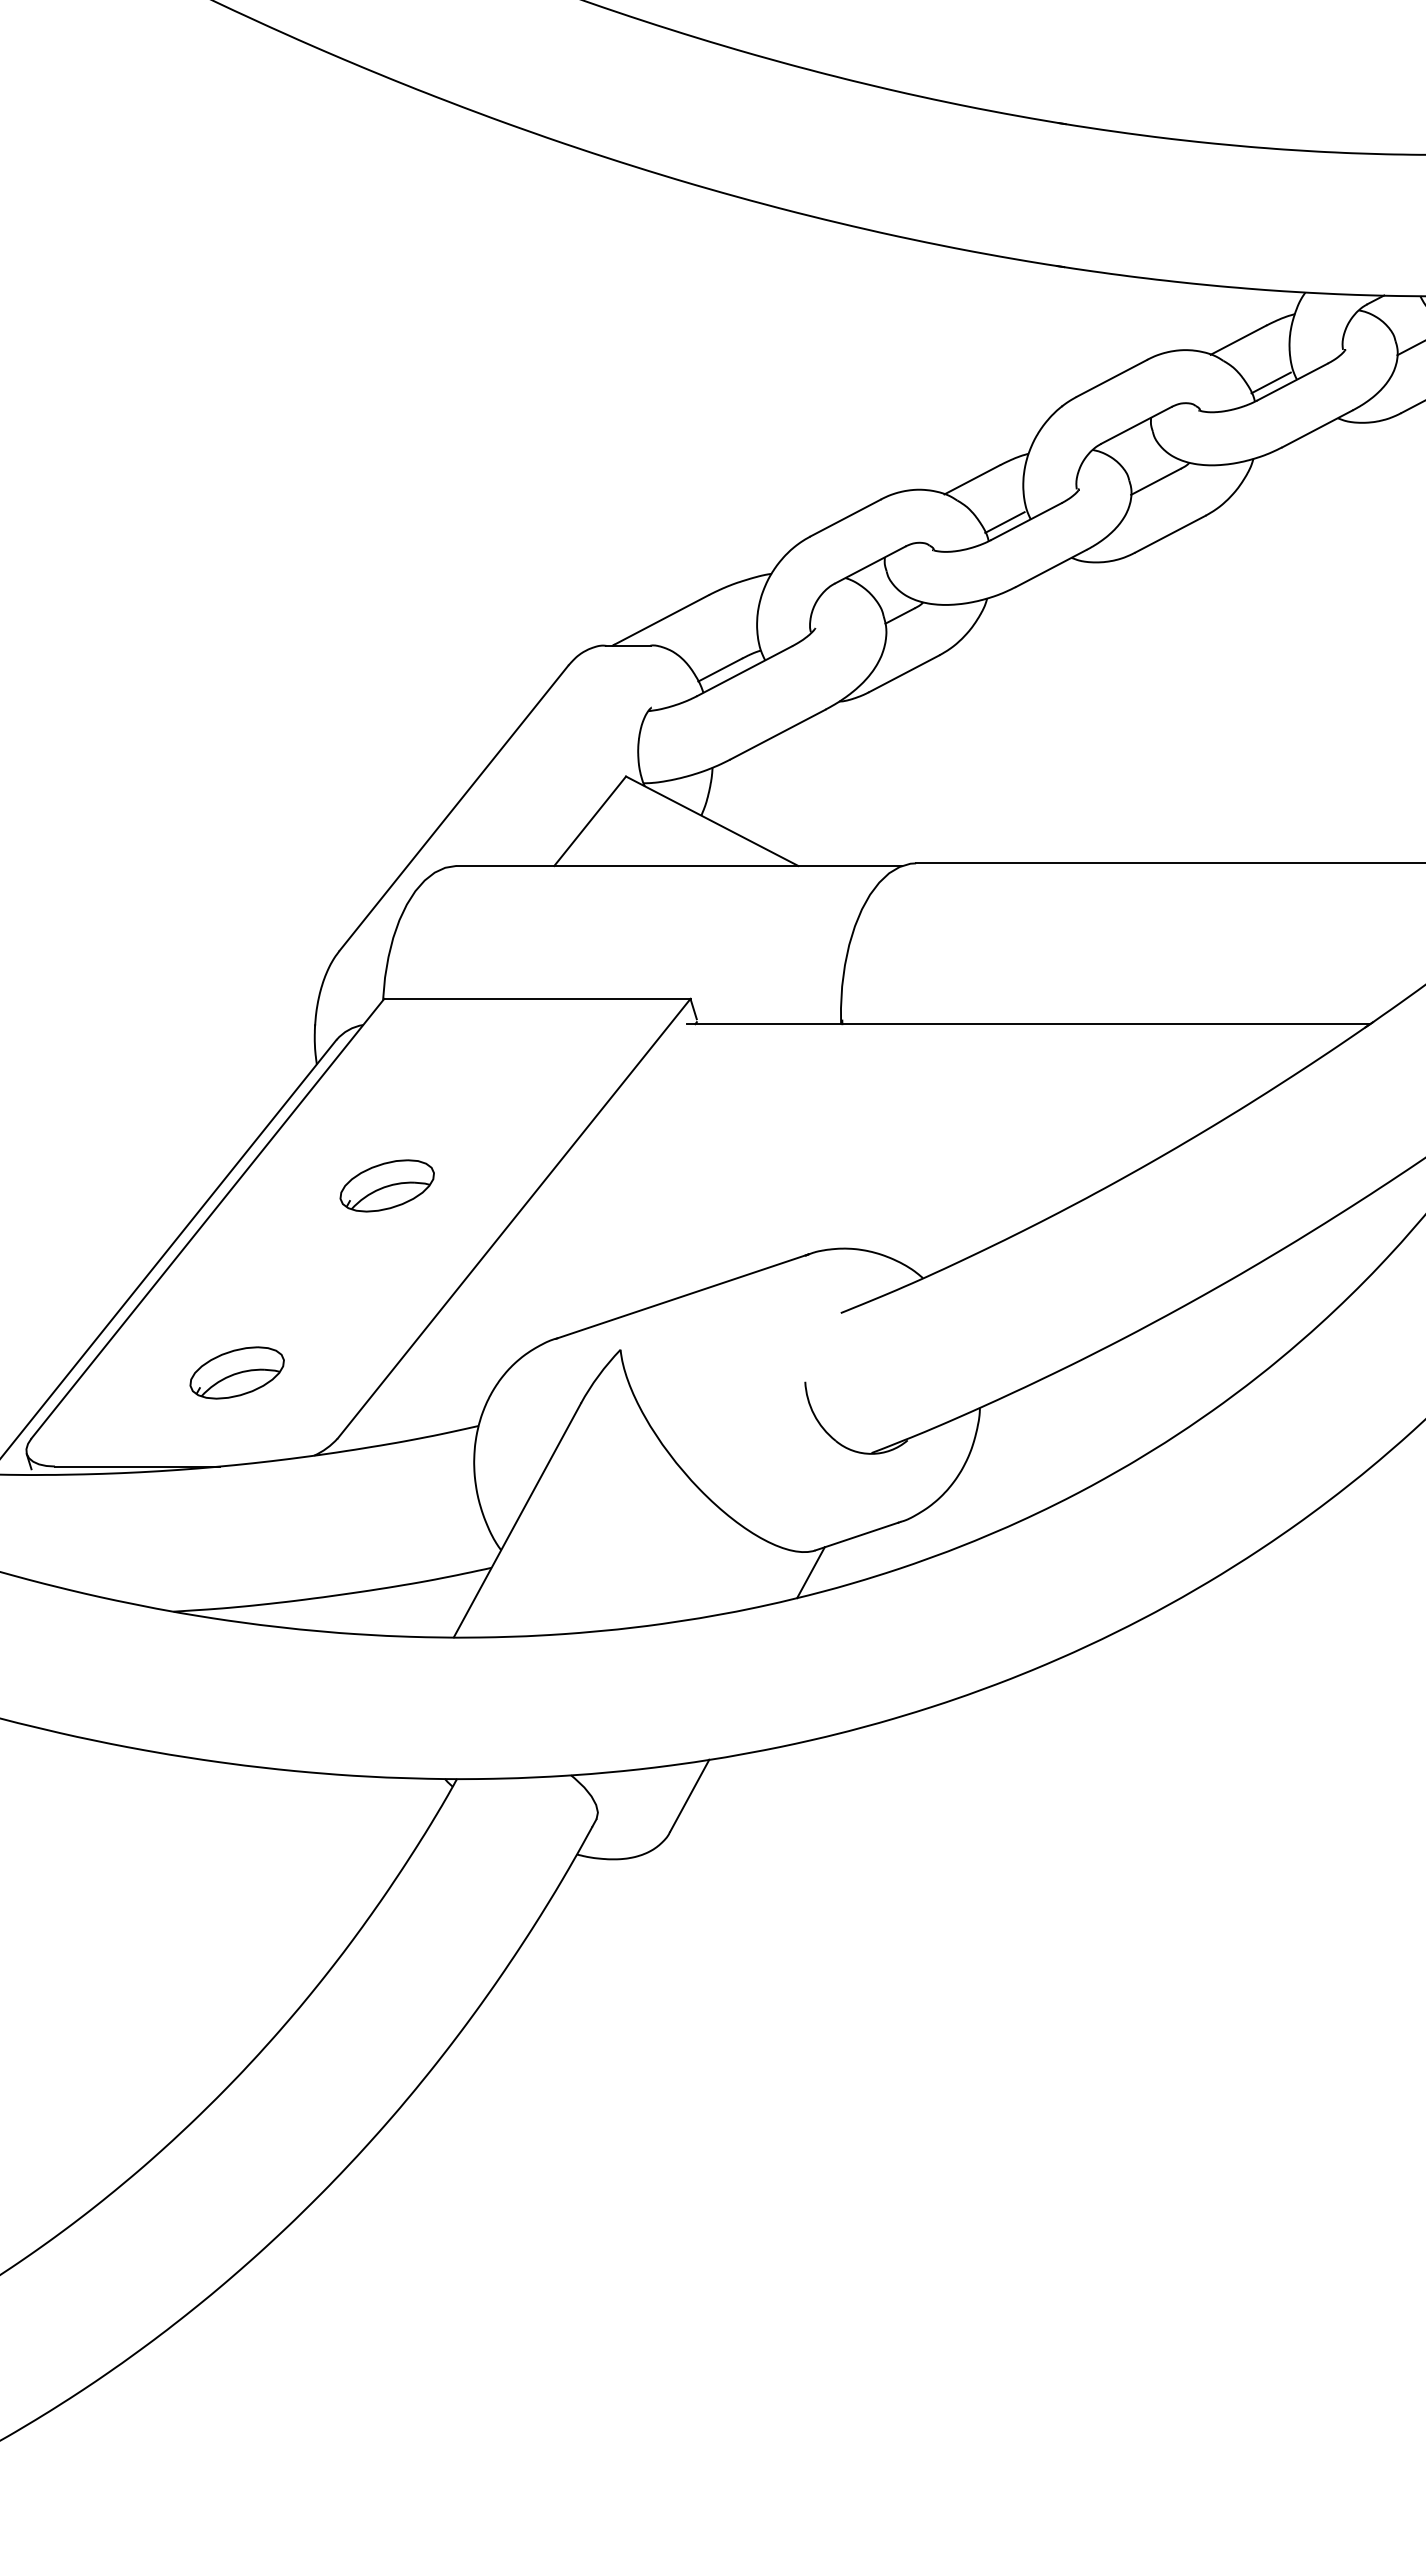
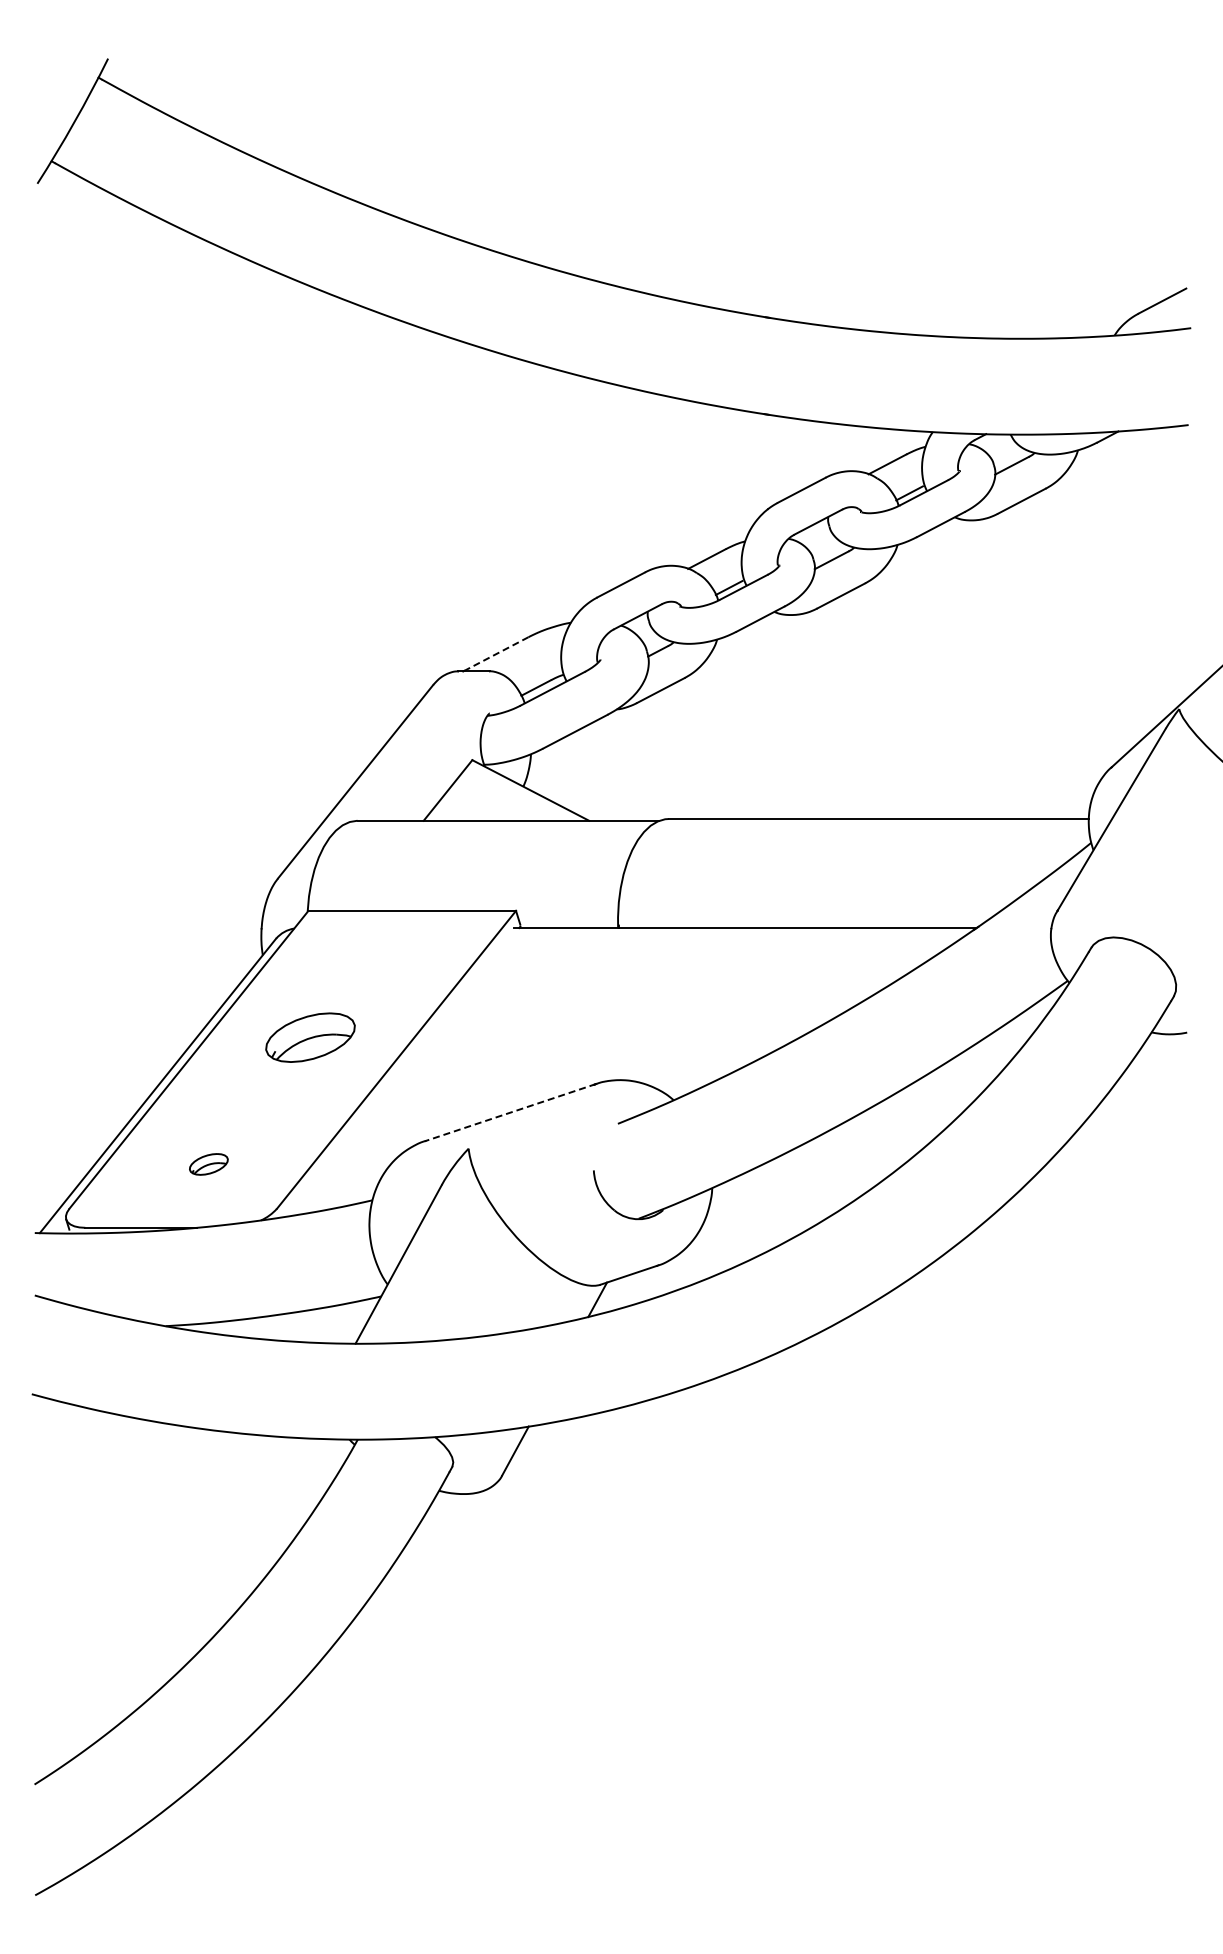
line: (660, 620) -> (495, 654), solid -> dashed
part: (387, 1185) -> (310, 1037), size x1.4
line: (682, 1296) -> (510, 1112), solid -> dashed
part: (236, 1373) -> (208, 1164), size x0.6

